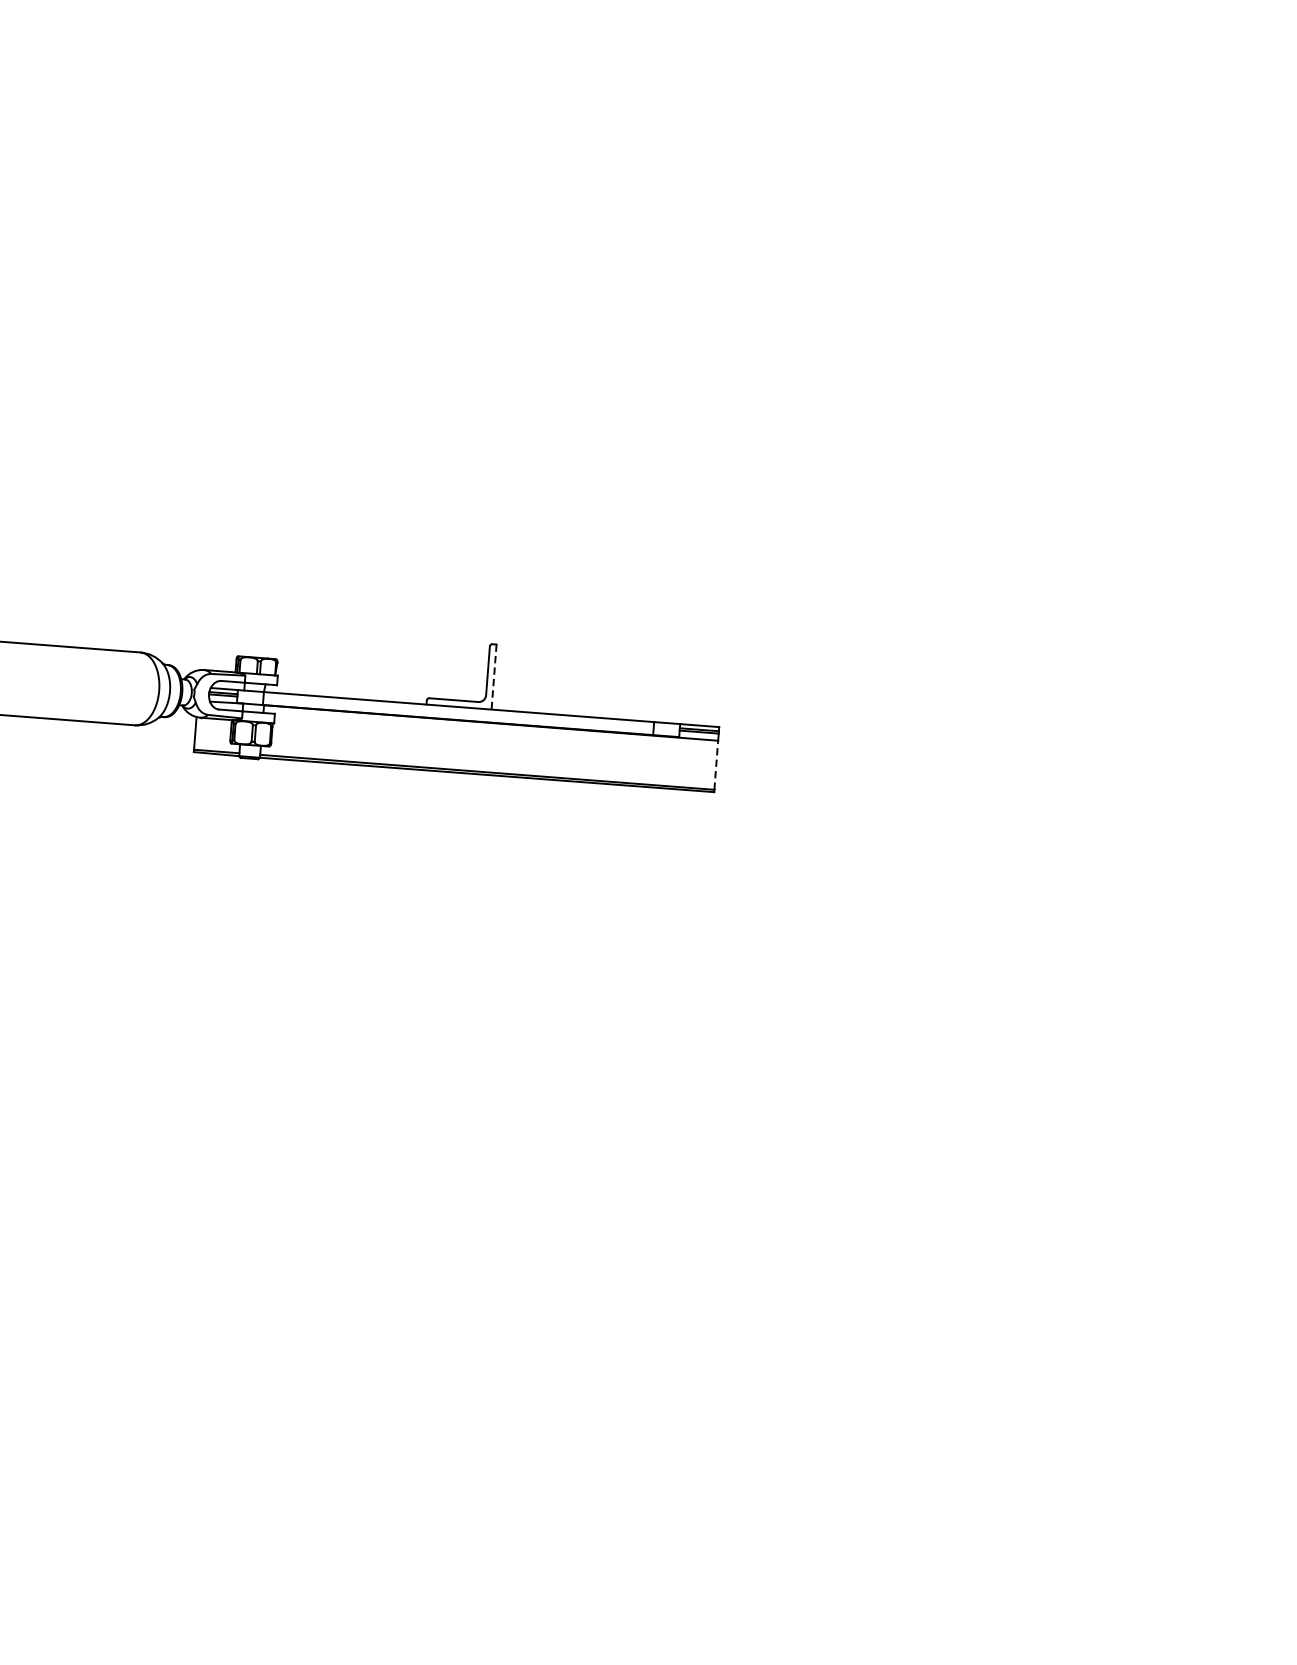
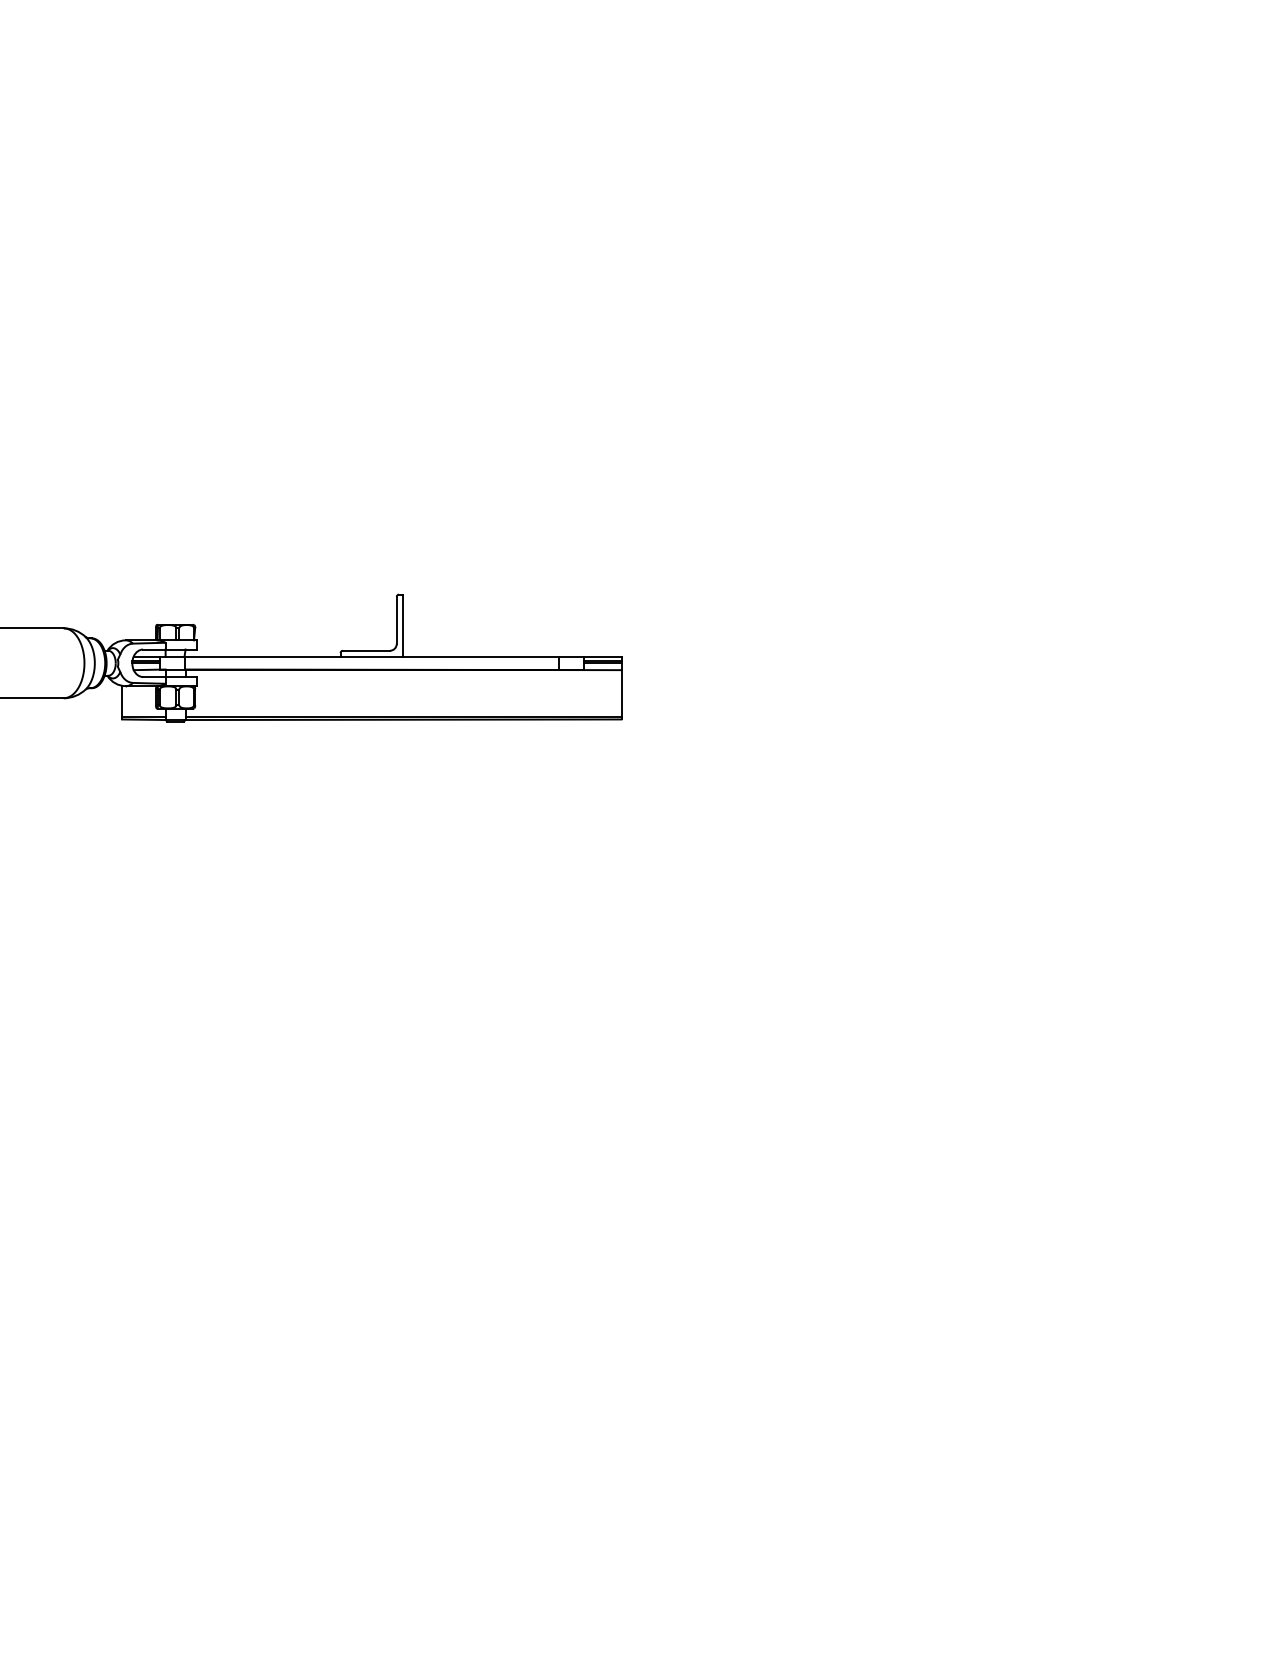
line: (494, 677) -> (403, 626), dashed -> solid
line: (716, 765) -> (621, 693), dashed -> solid

